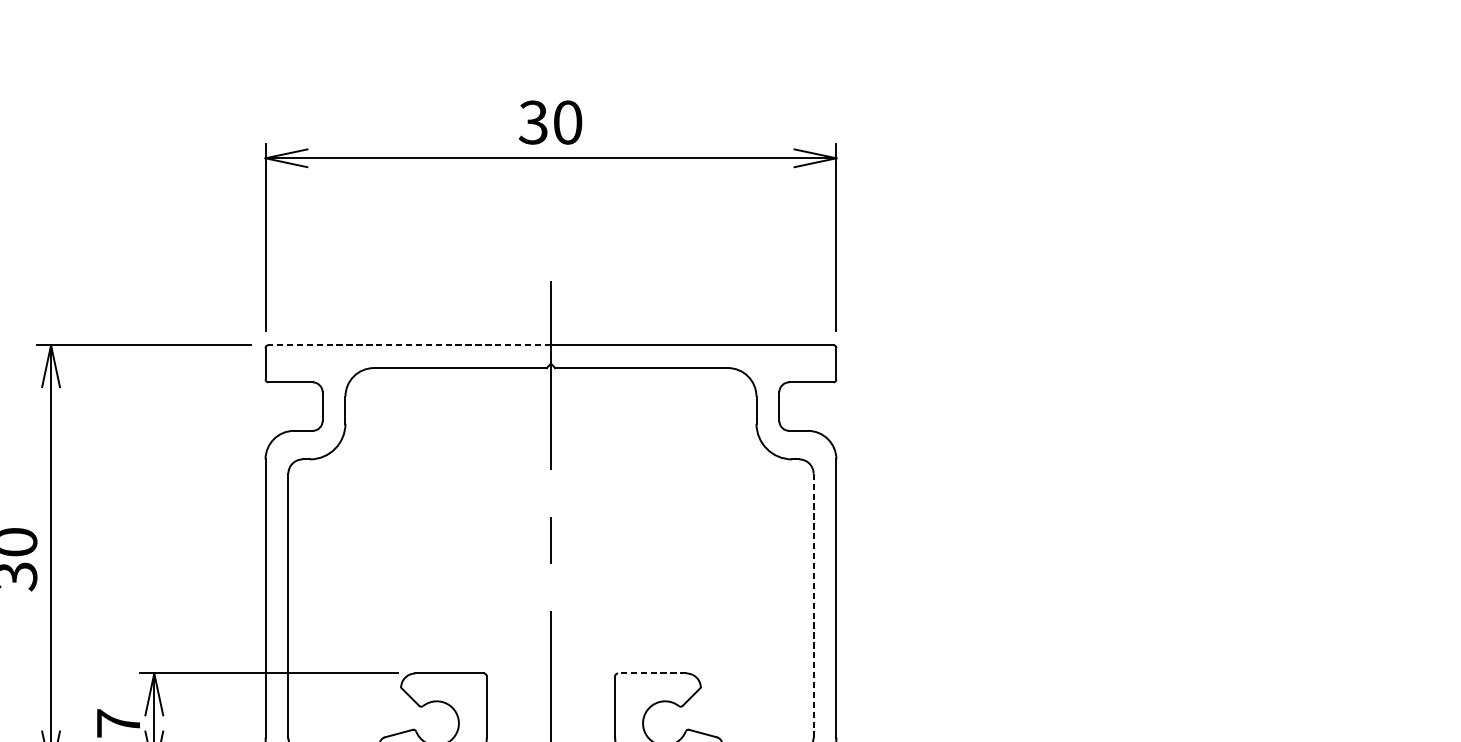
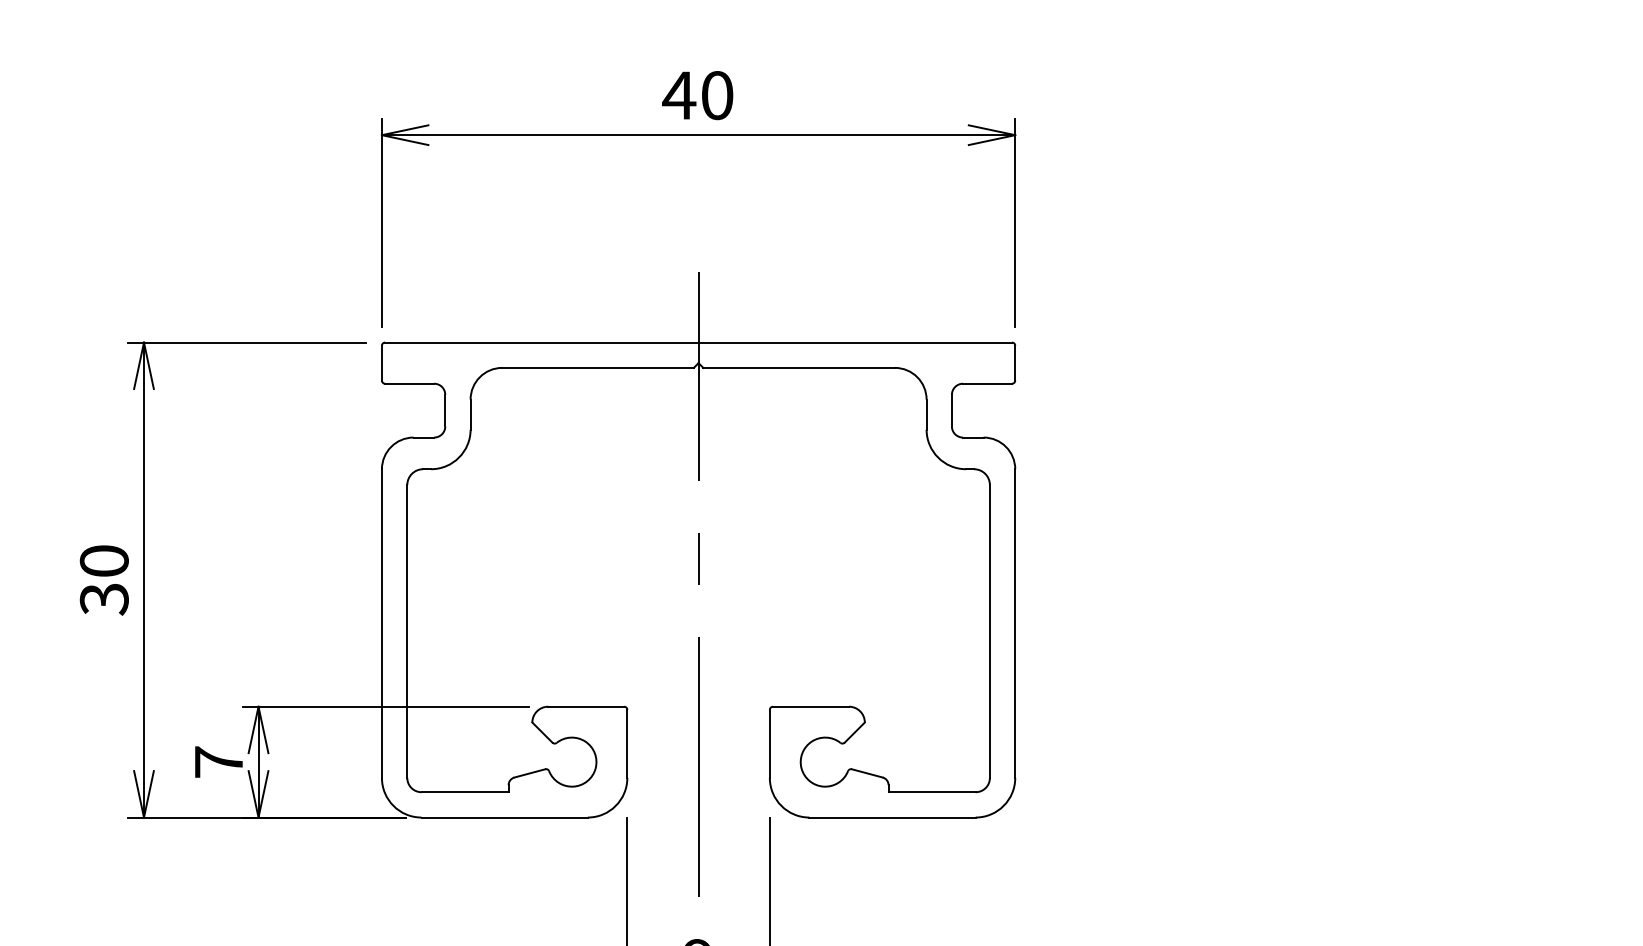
text: (533, 122) -> (679, 95), 30 -> 40
line: (409, 345) -> (541, 342), dashed -> solid
line: (813, 606) -> (989, 632), dashed -> solid
line: (652, 673) -> (811, 706), dashed -> solid

